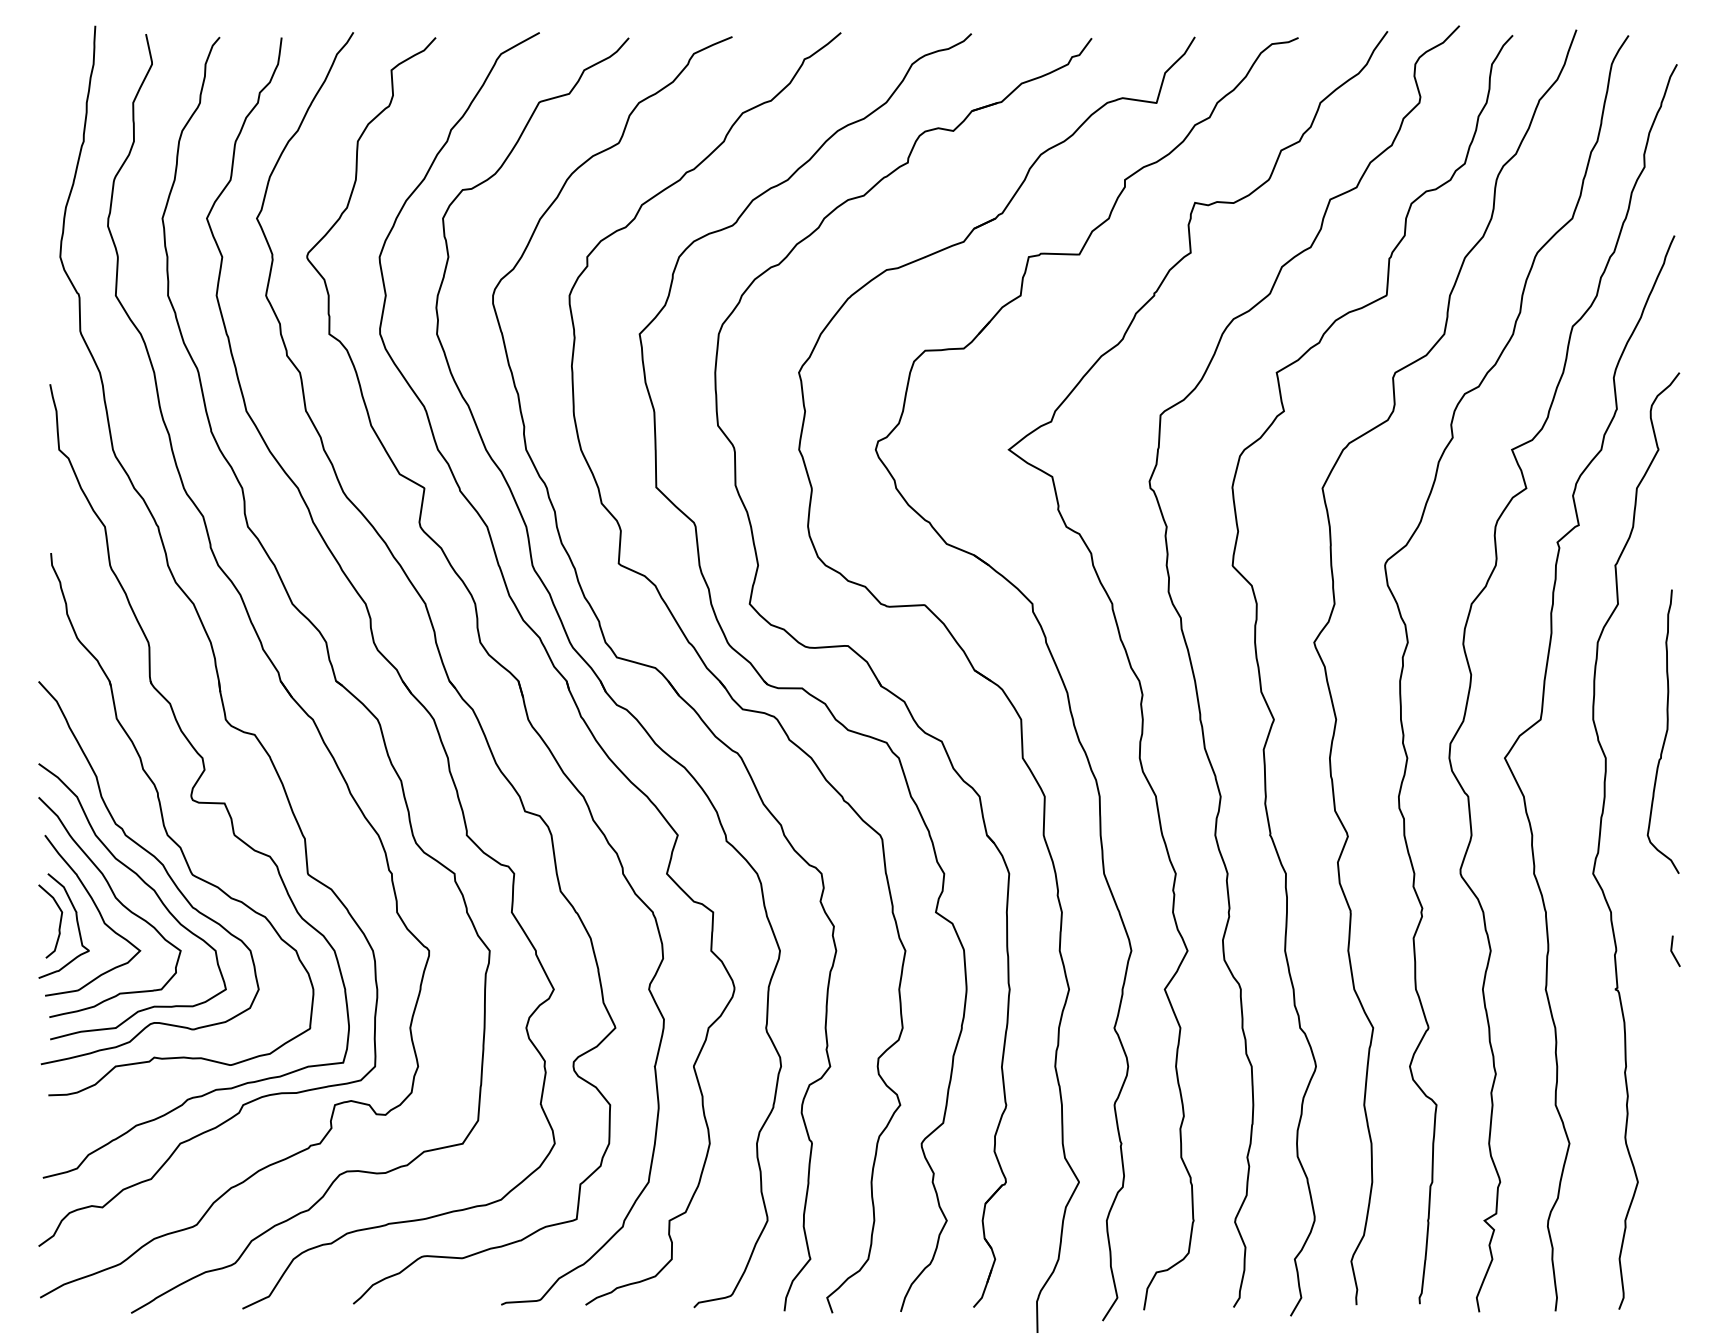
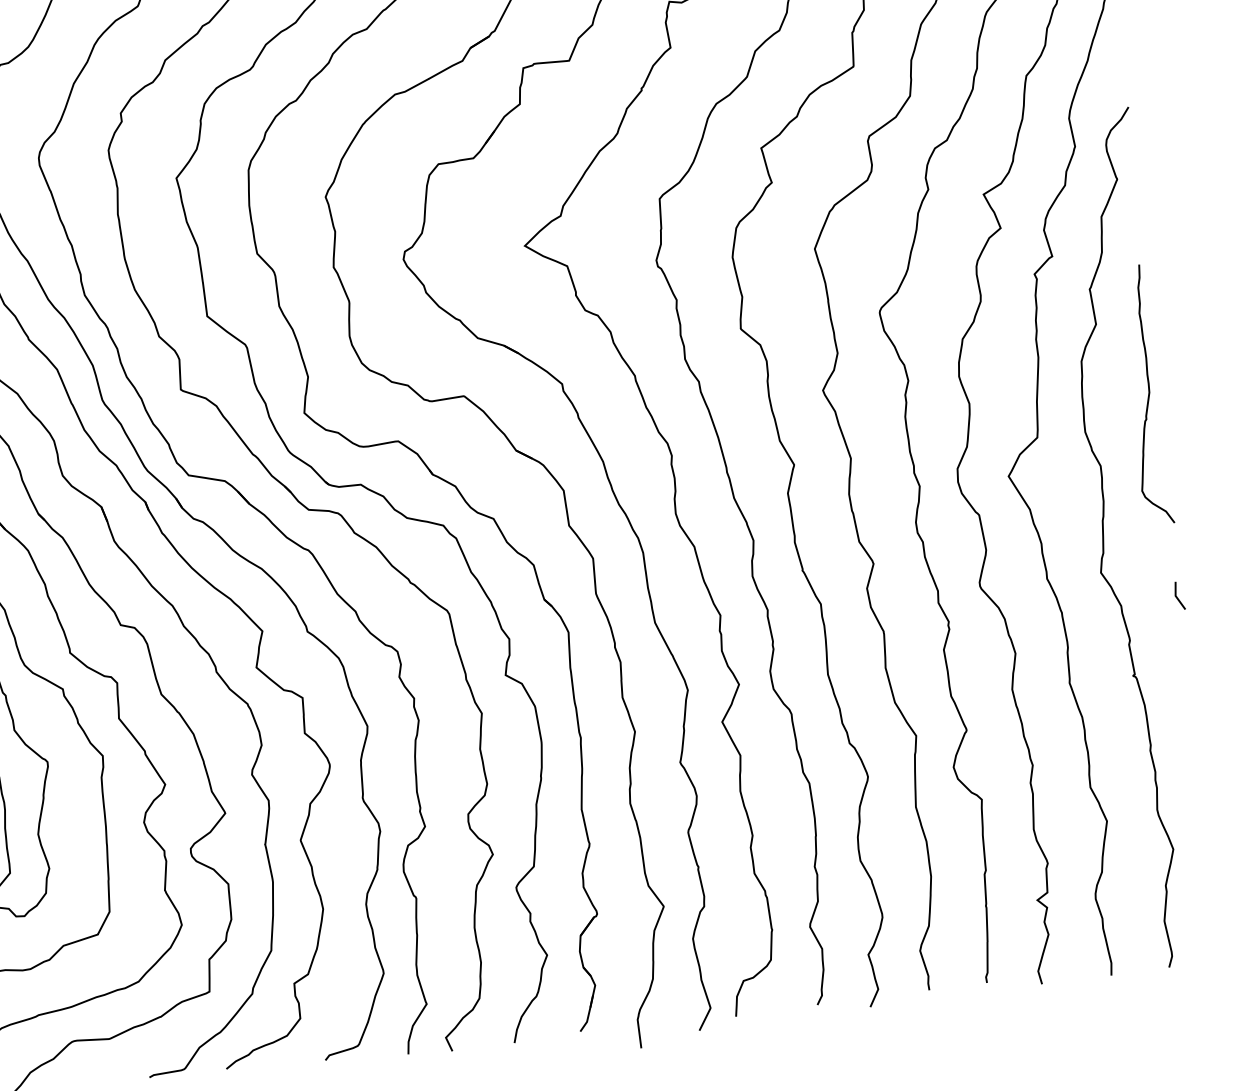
curve: (1665, 732) -> (1147, 395), moved
line: (1673, 952) -> (1177, 597), moved

